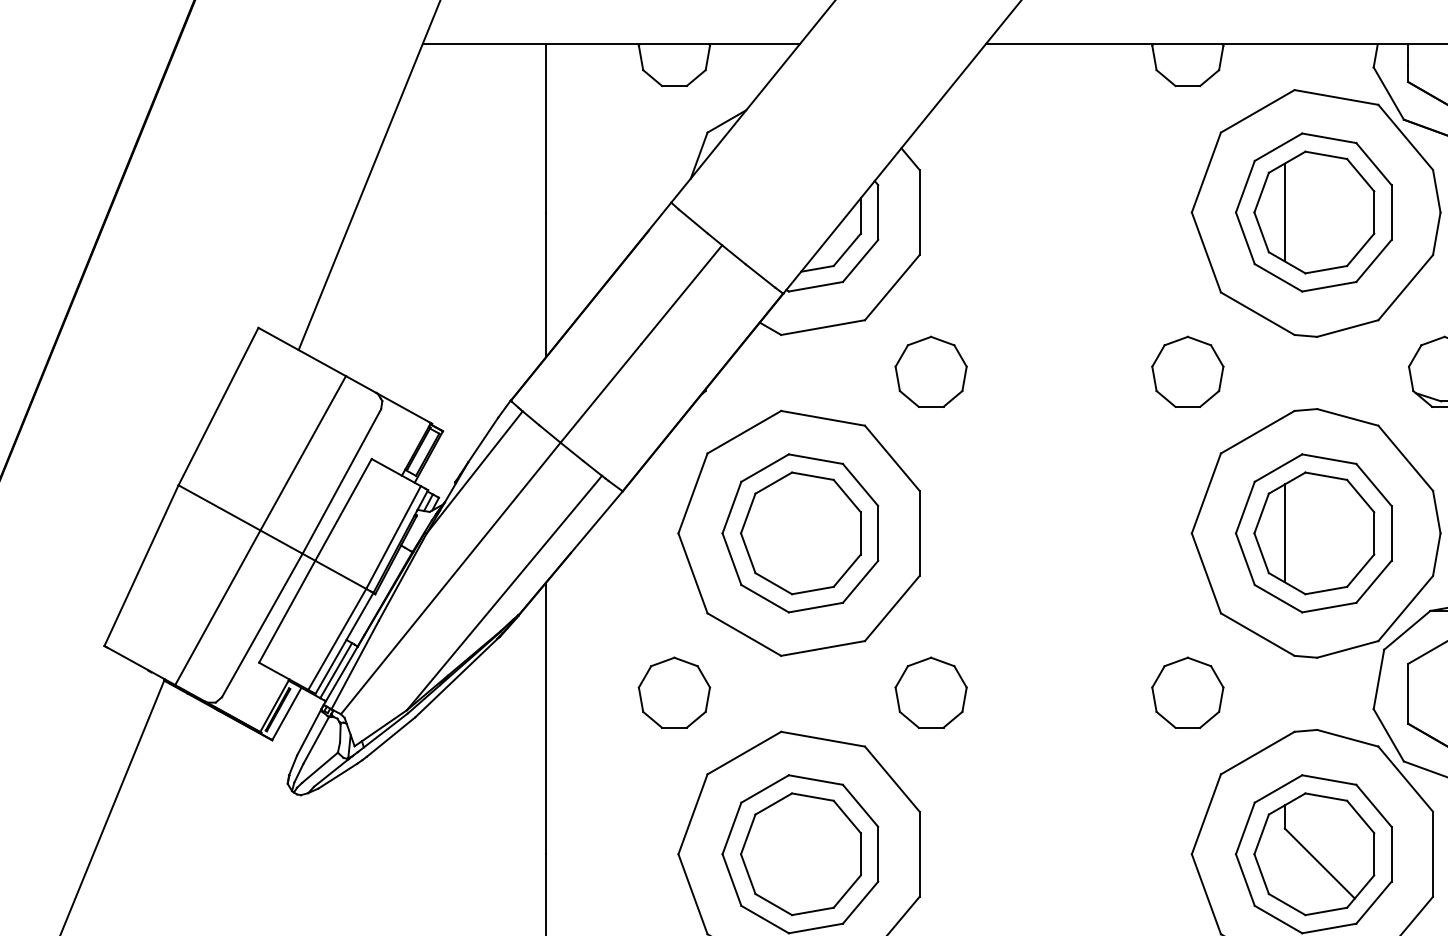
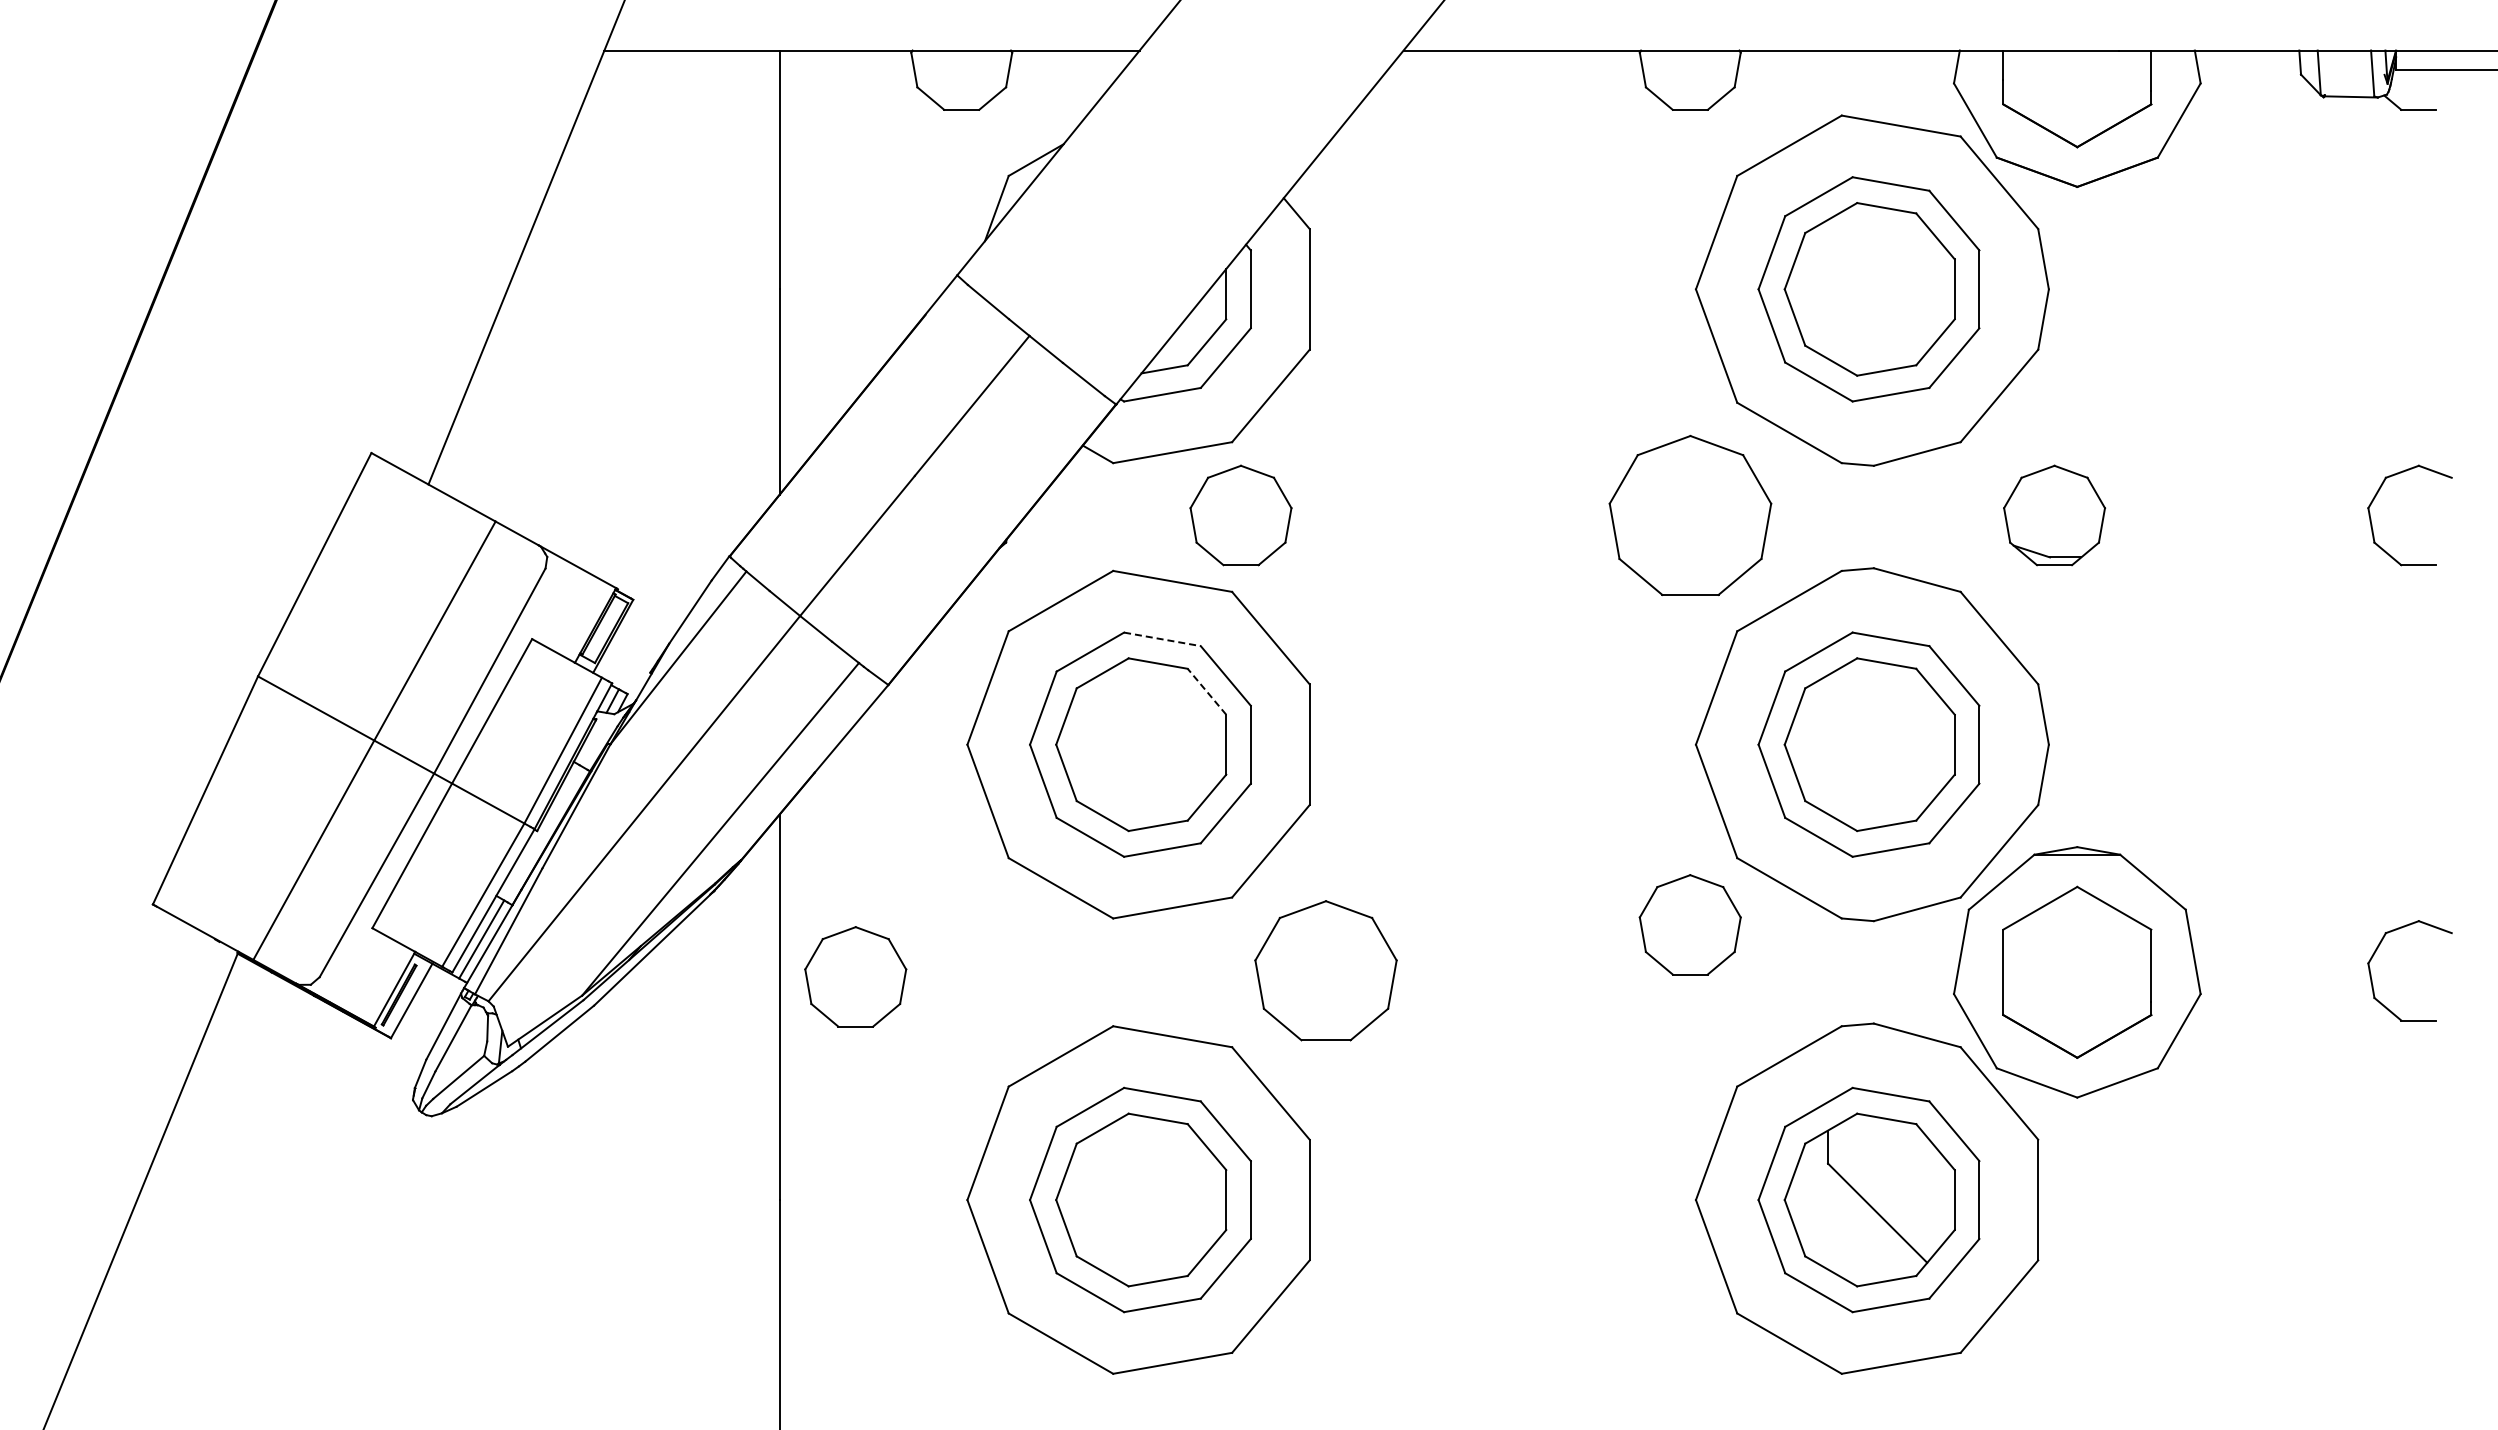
line: (1285, 211) -> (1828, 288), removed
part: (930, 371) -> (1240, 515), moved
part: (1187, 371) -> (1689, 515), size x1.6
line: (815, 459) -> (1162, 639), solid -> dashed
line: (846, 495) -> (1206, 691), solid -> dashed
line: (1285, 533) -> (1828, 744), removed
part: (674, 692) -> (855, 976), moved
part: (930, 692) -> (1325, 970), size x1.4
part: (1187, 692) -> (1689, 924), moved

